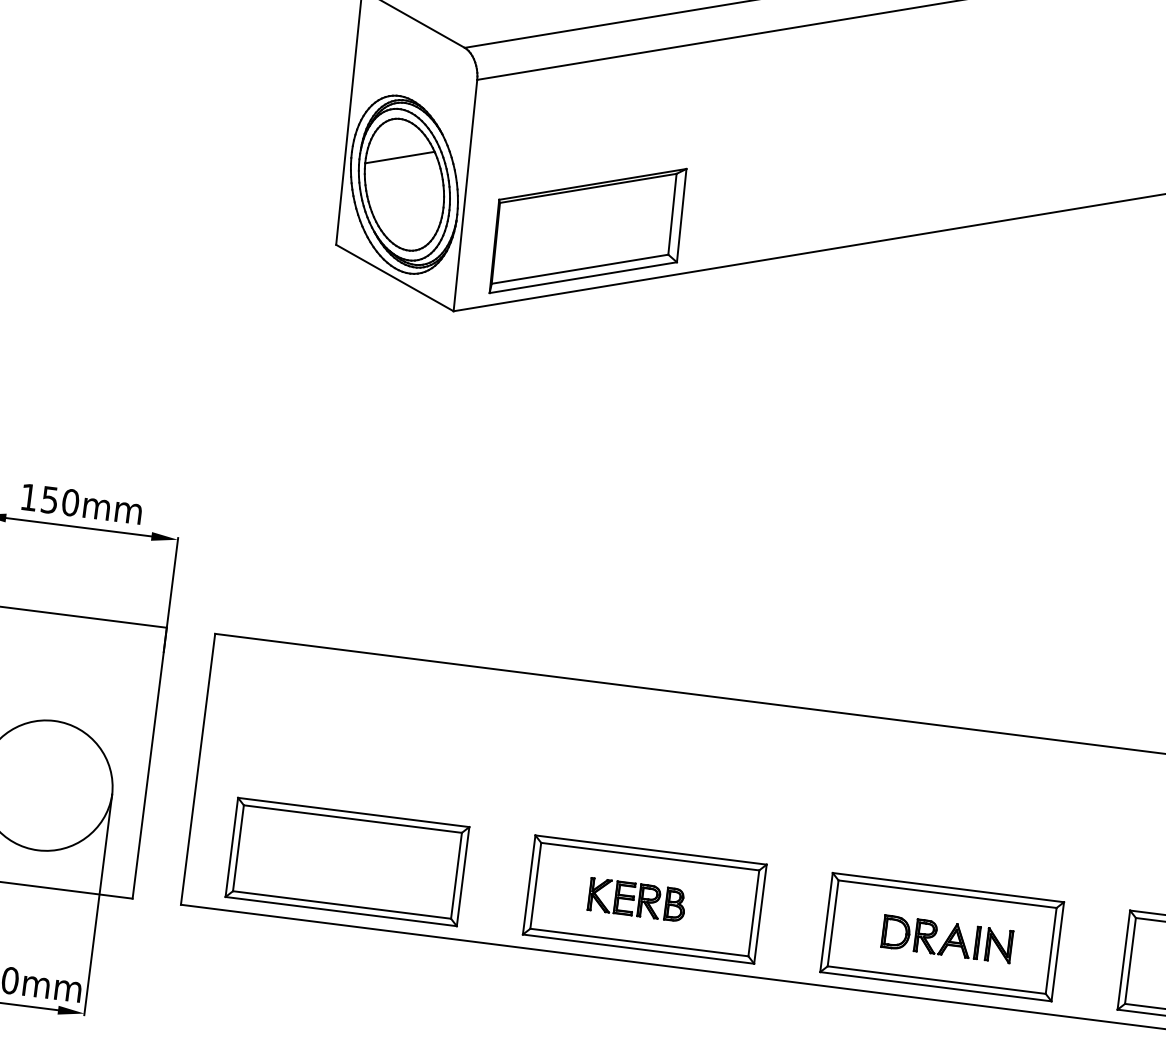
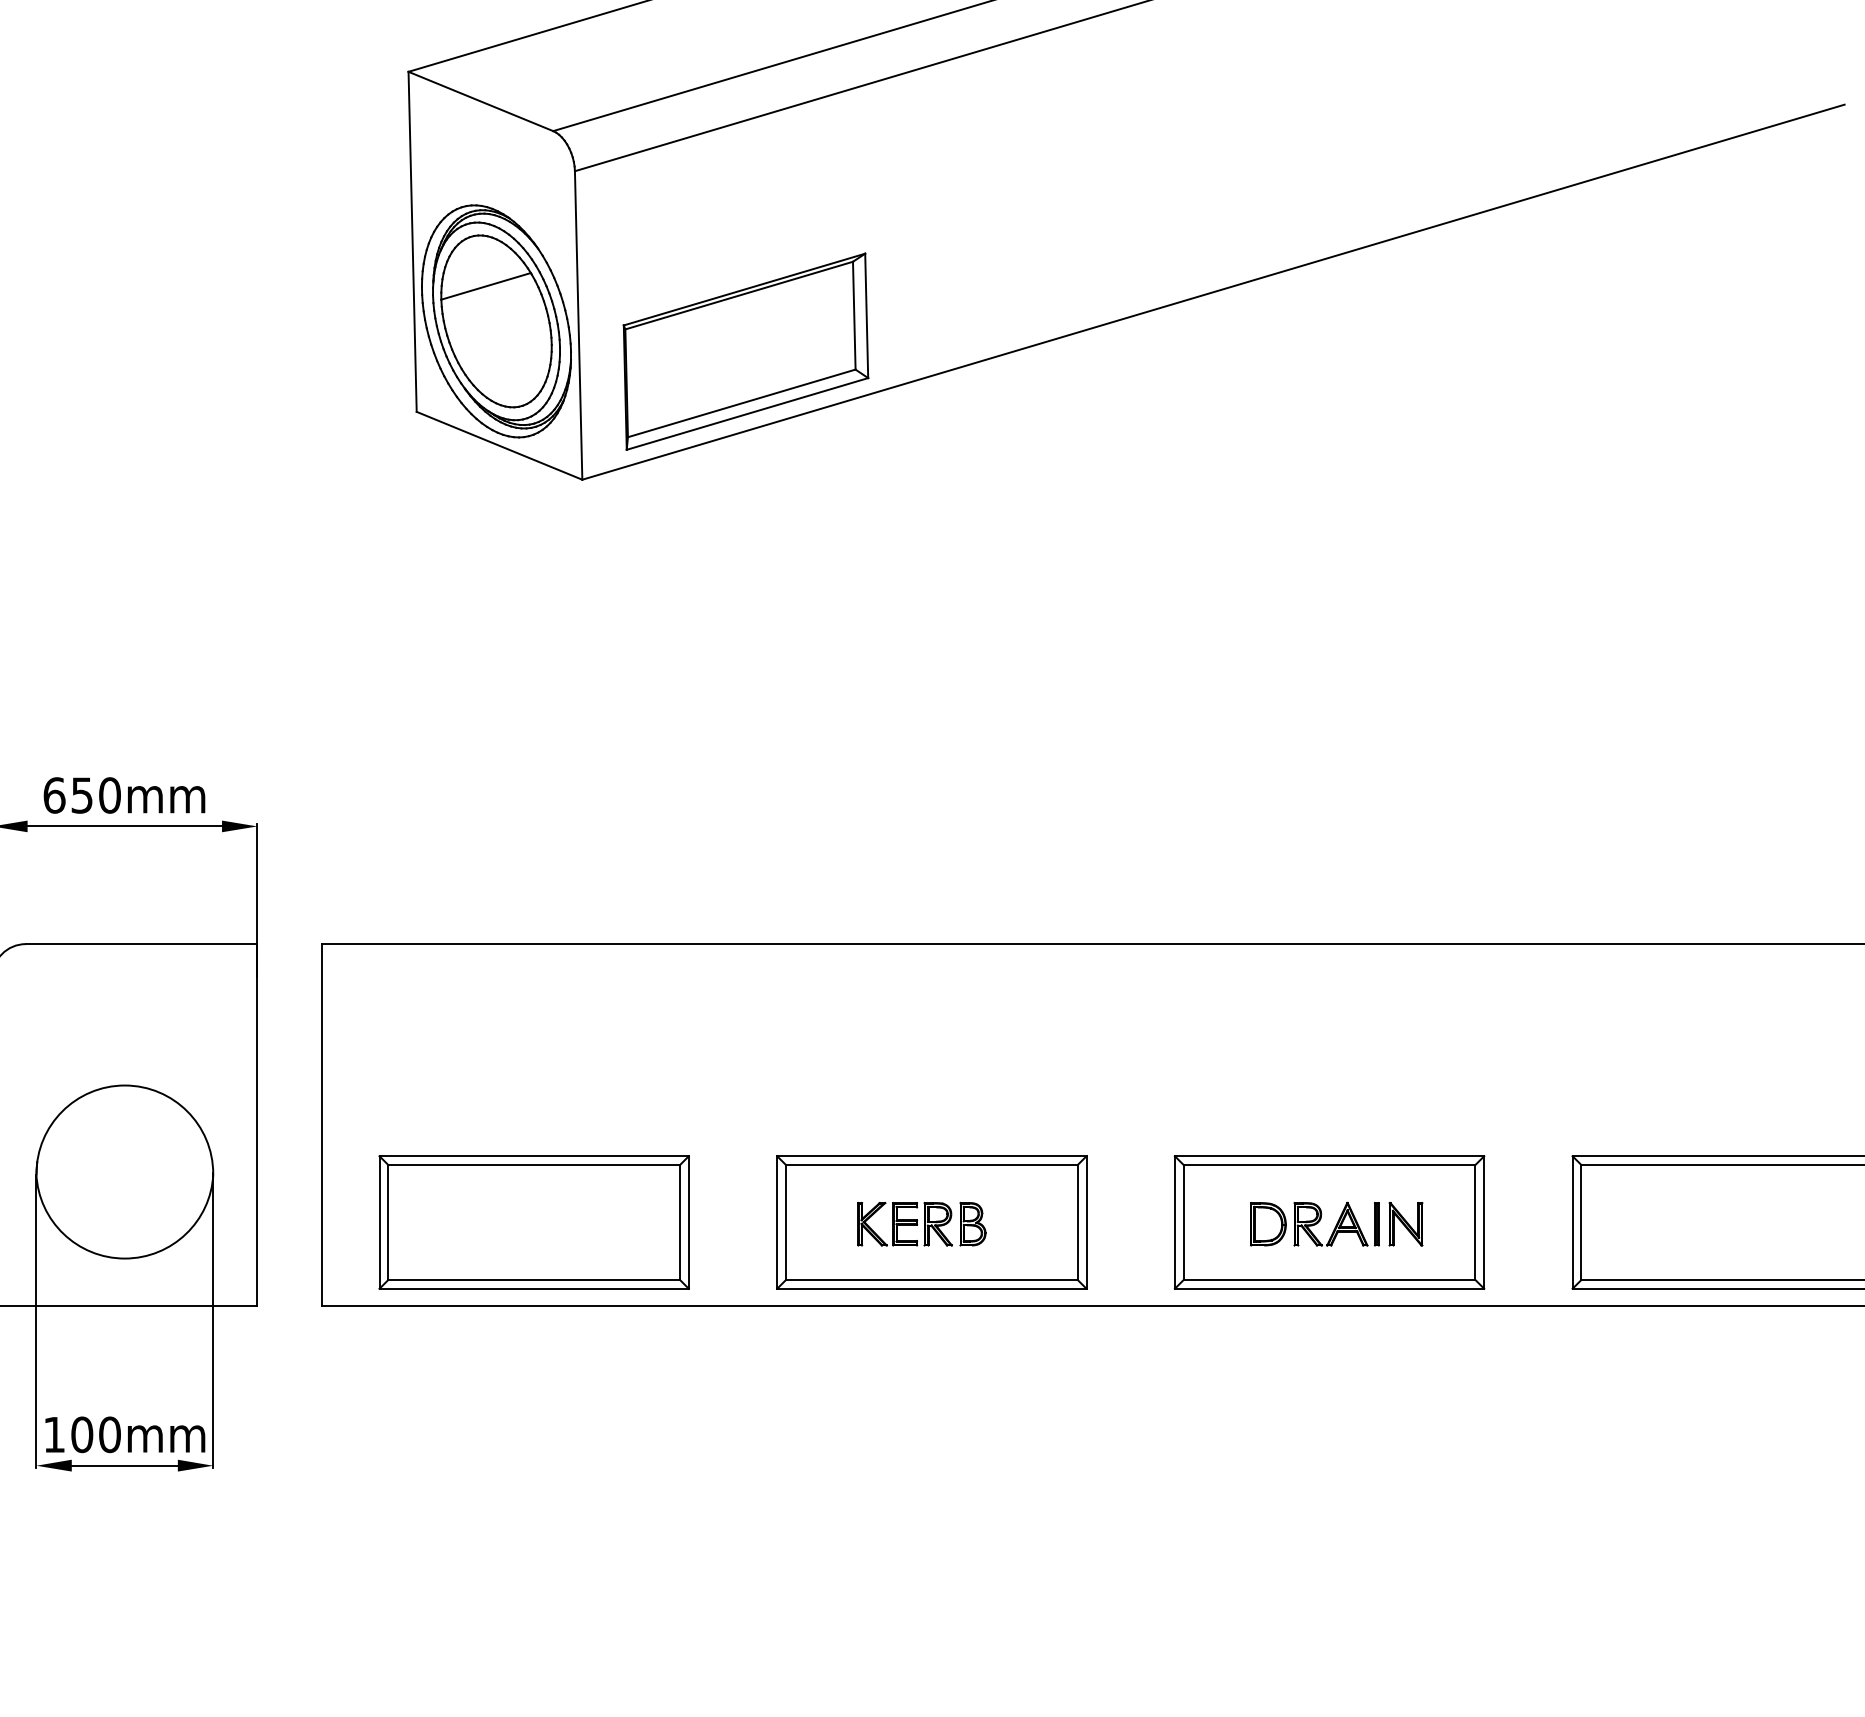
text: (29, 497) -> (54, 795), 150mm -> 650mm

